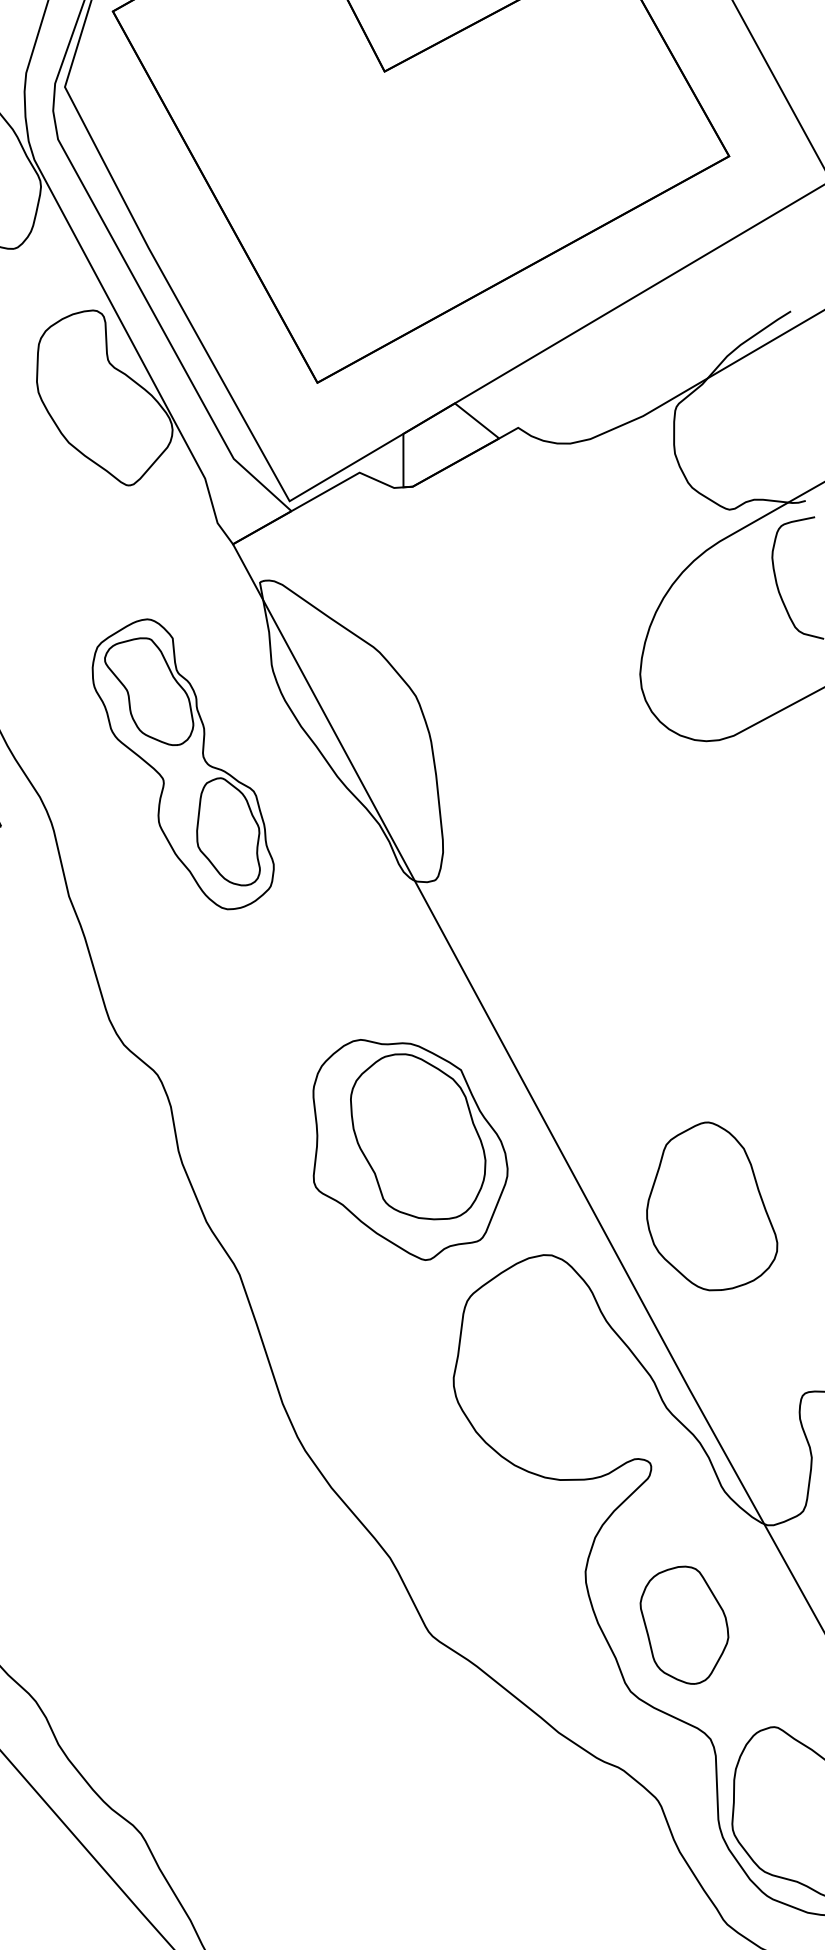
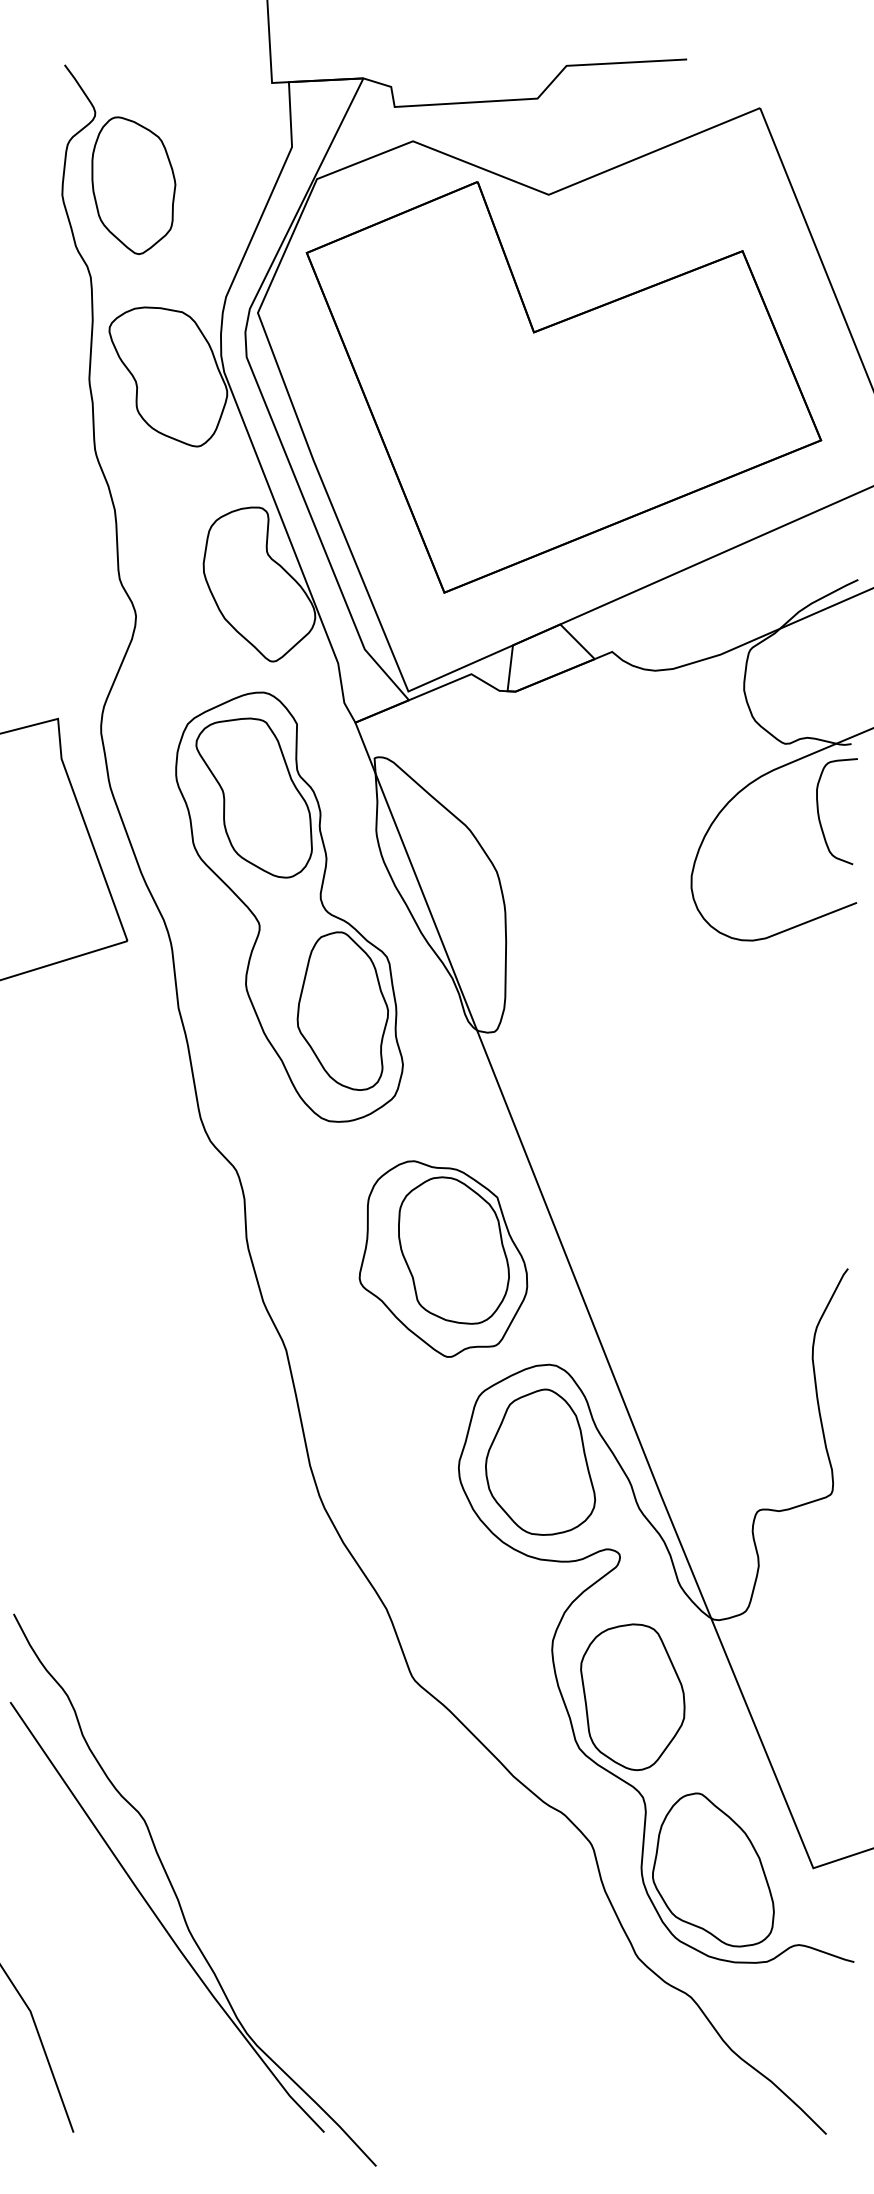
part: (182, 764) -> (289, 906), size x1.67
part: (709, 1205) -> (540, 1461), moved
part: (684, 1625) -> (632, 1697), size x1.43

